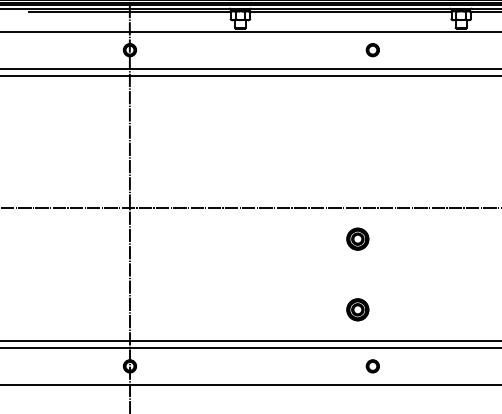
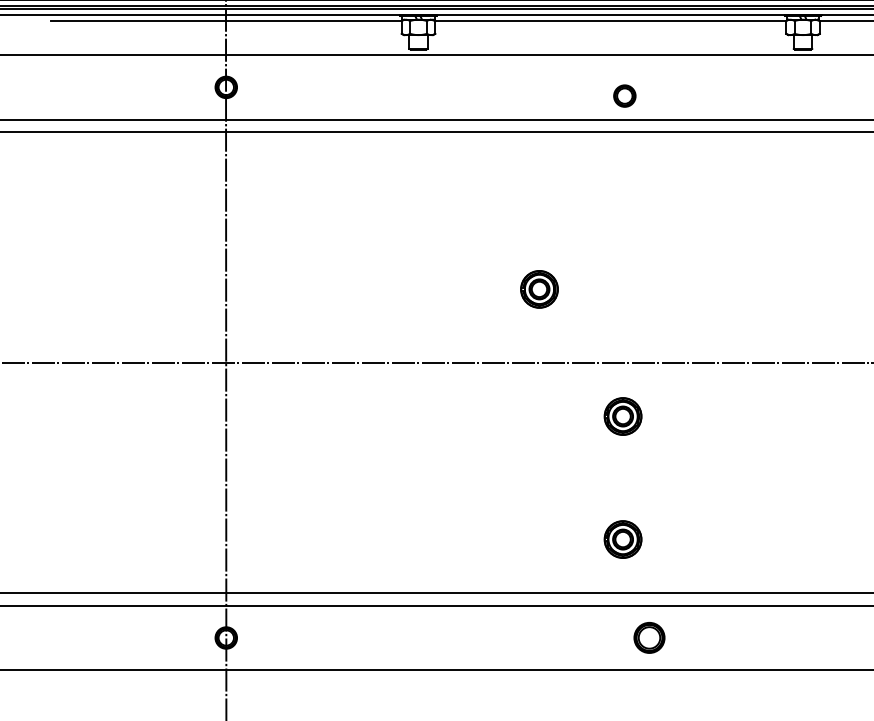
part: (372, 50) -> (624, 96), moved
part: (309, 165) -> (538, 288), added
part: (372, 366) -> (648, 638), size x1.4

